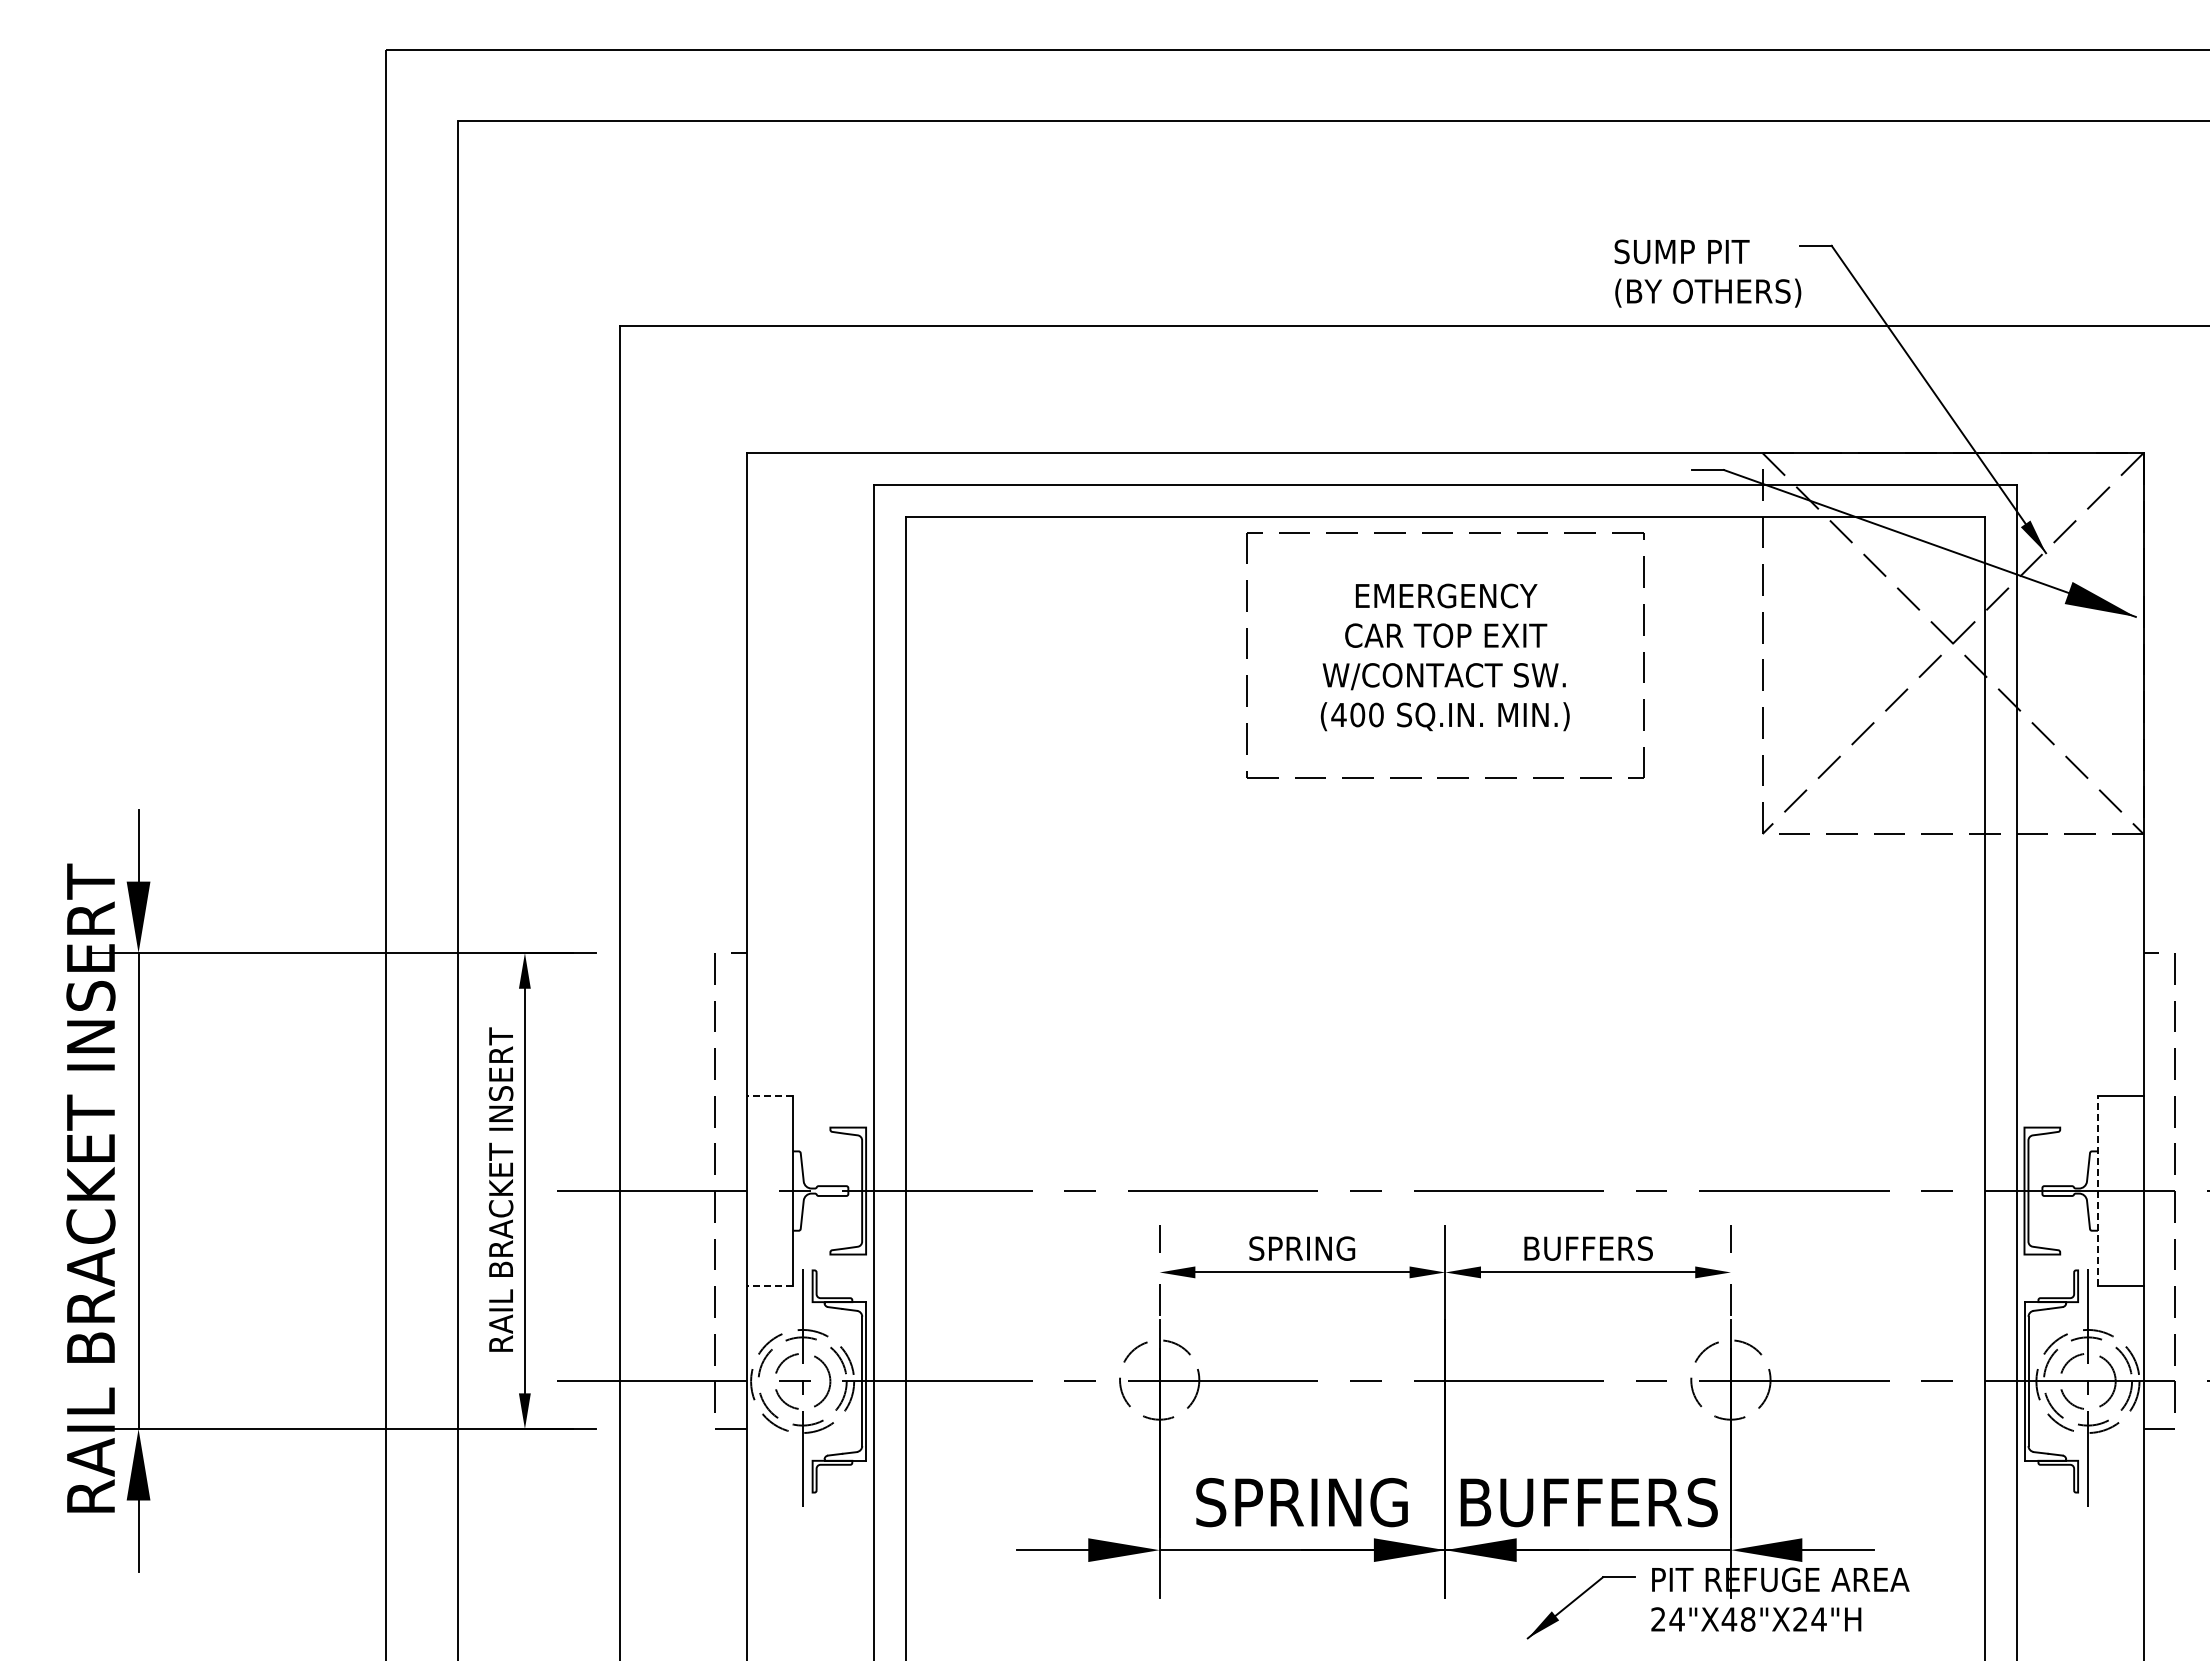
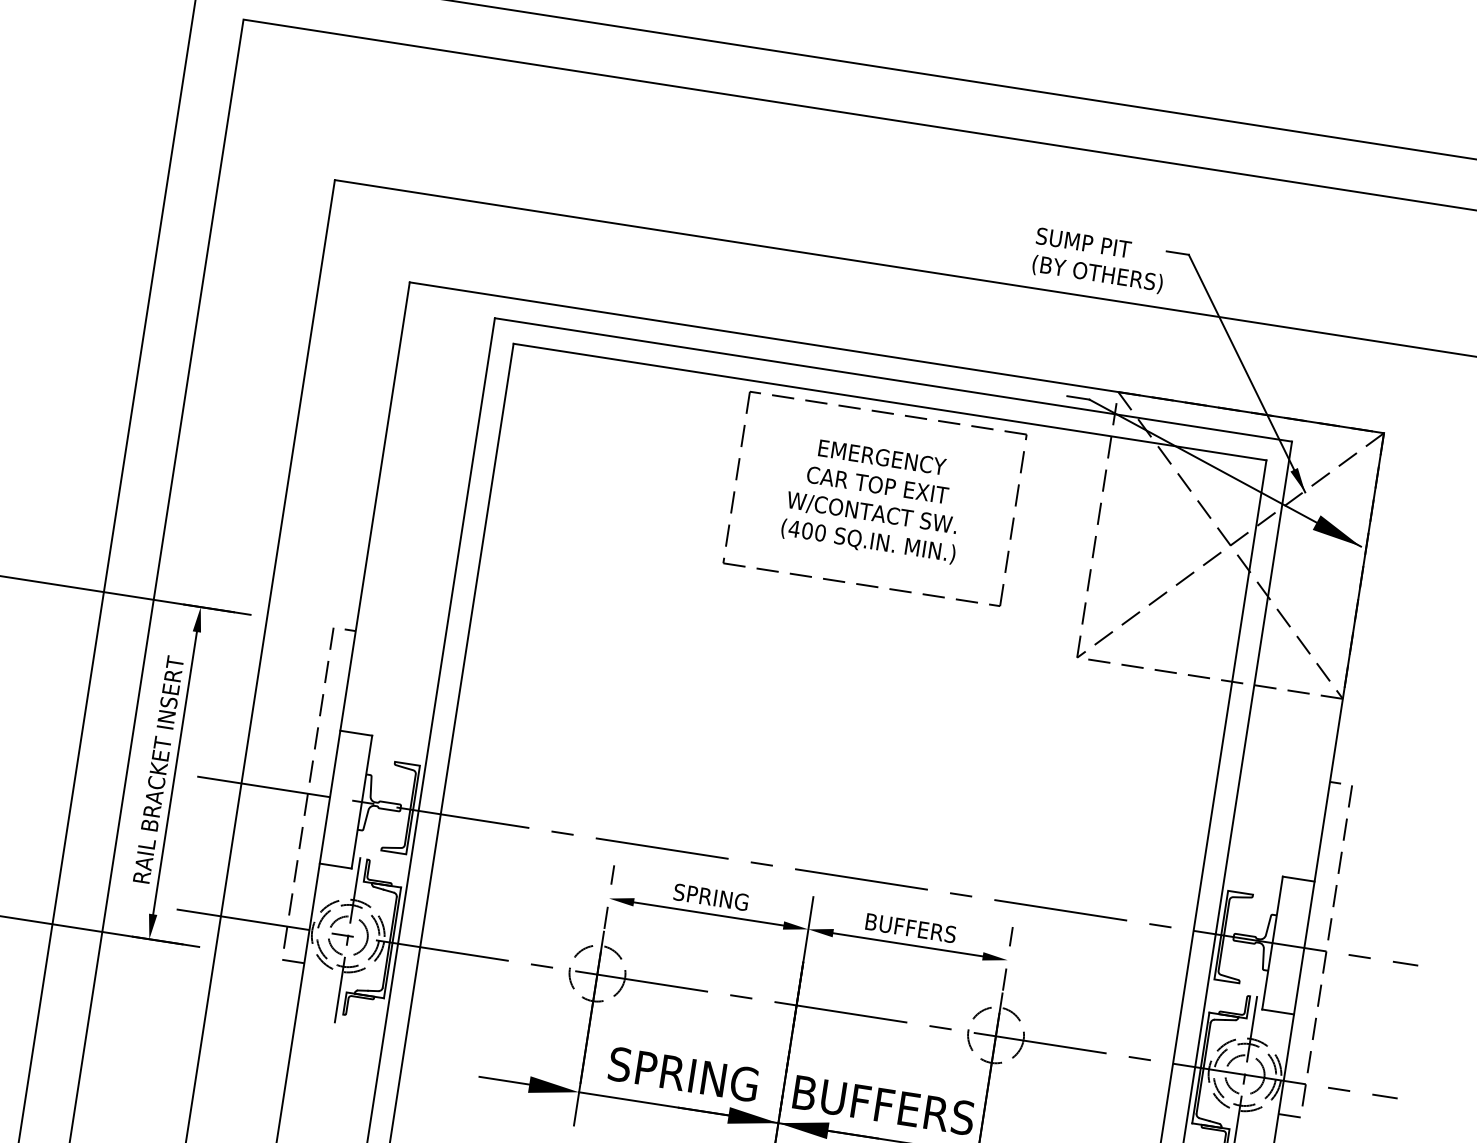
line: (769, 1095) -> (356, 732), dashed -> solid
line: (2097, 1190) -> (1272, 942), dashed -> solid
line: (769, 1286) -> (335, 866), dashed -> solid

